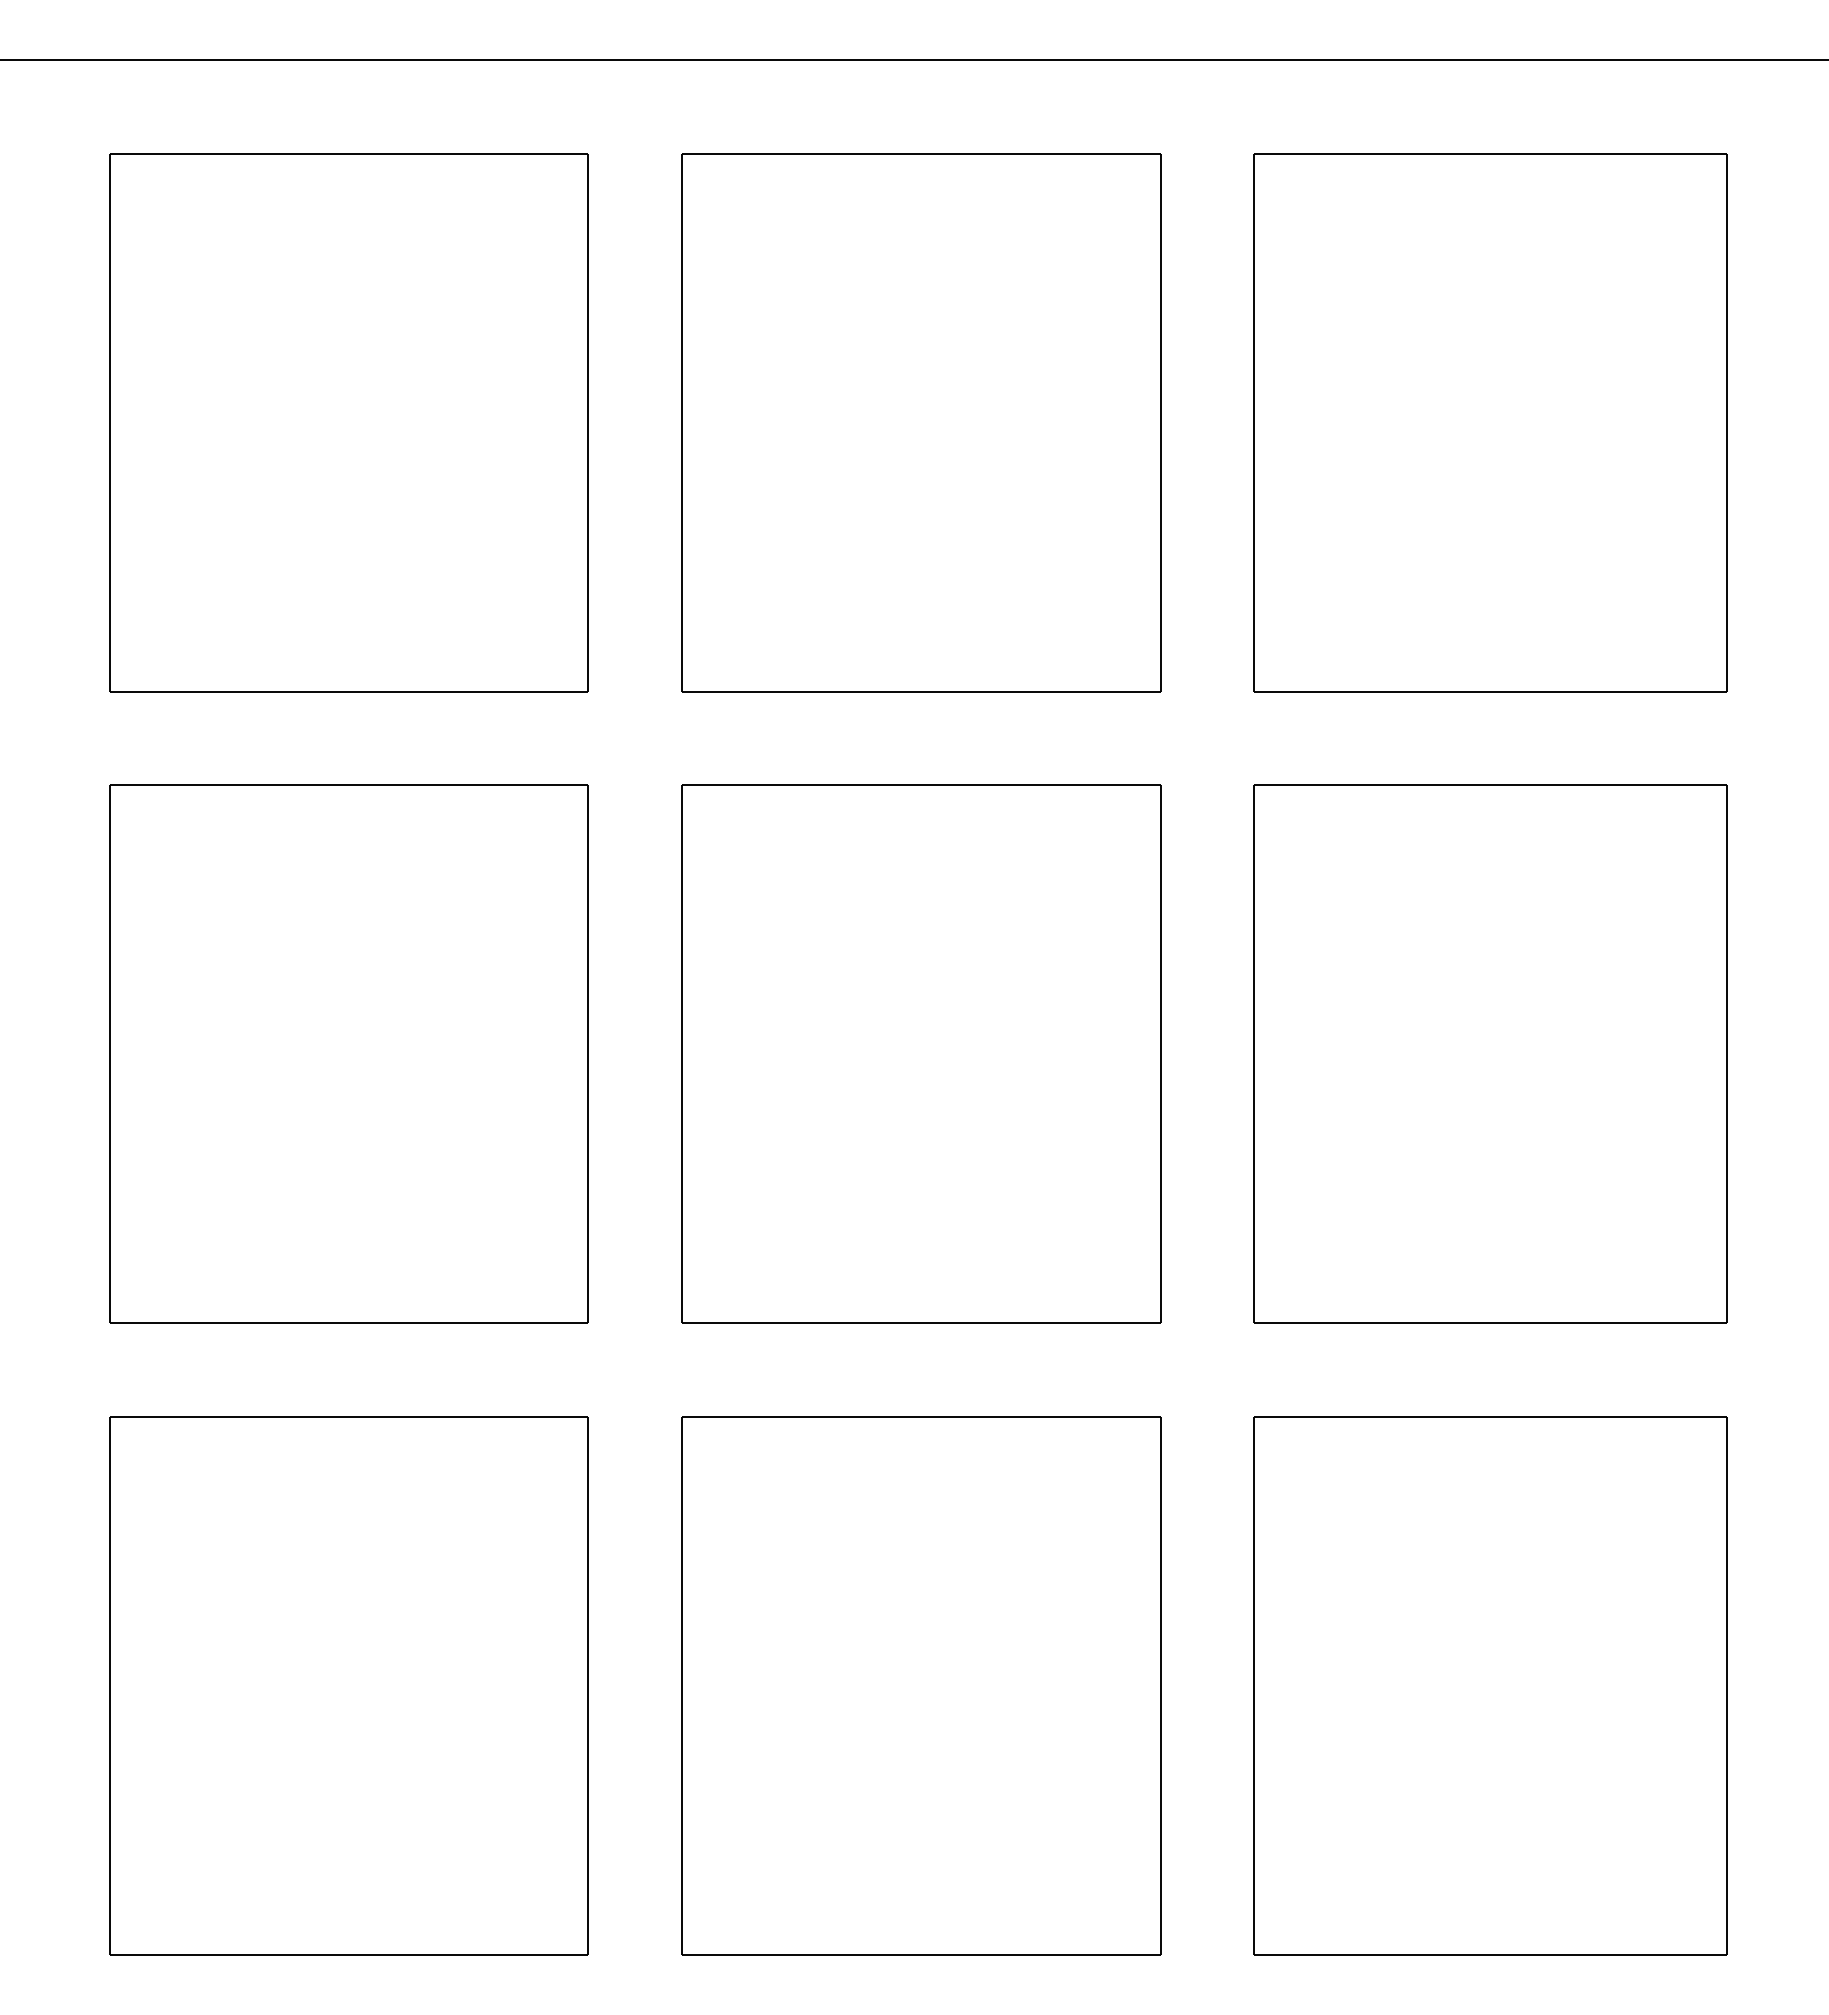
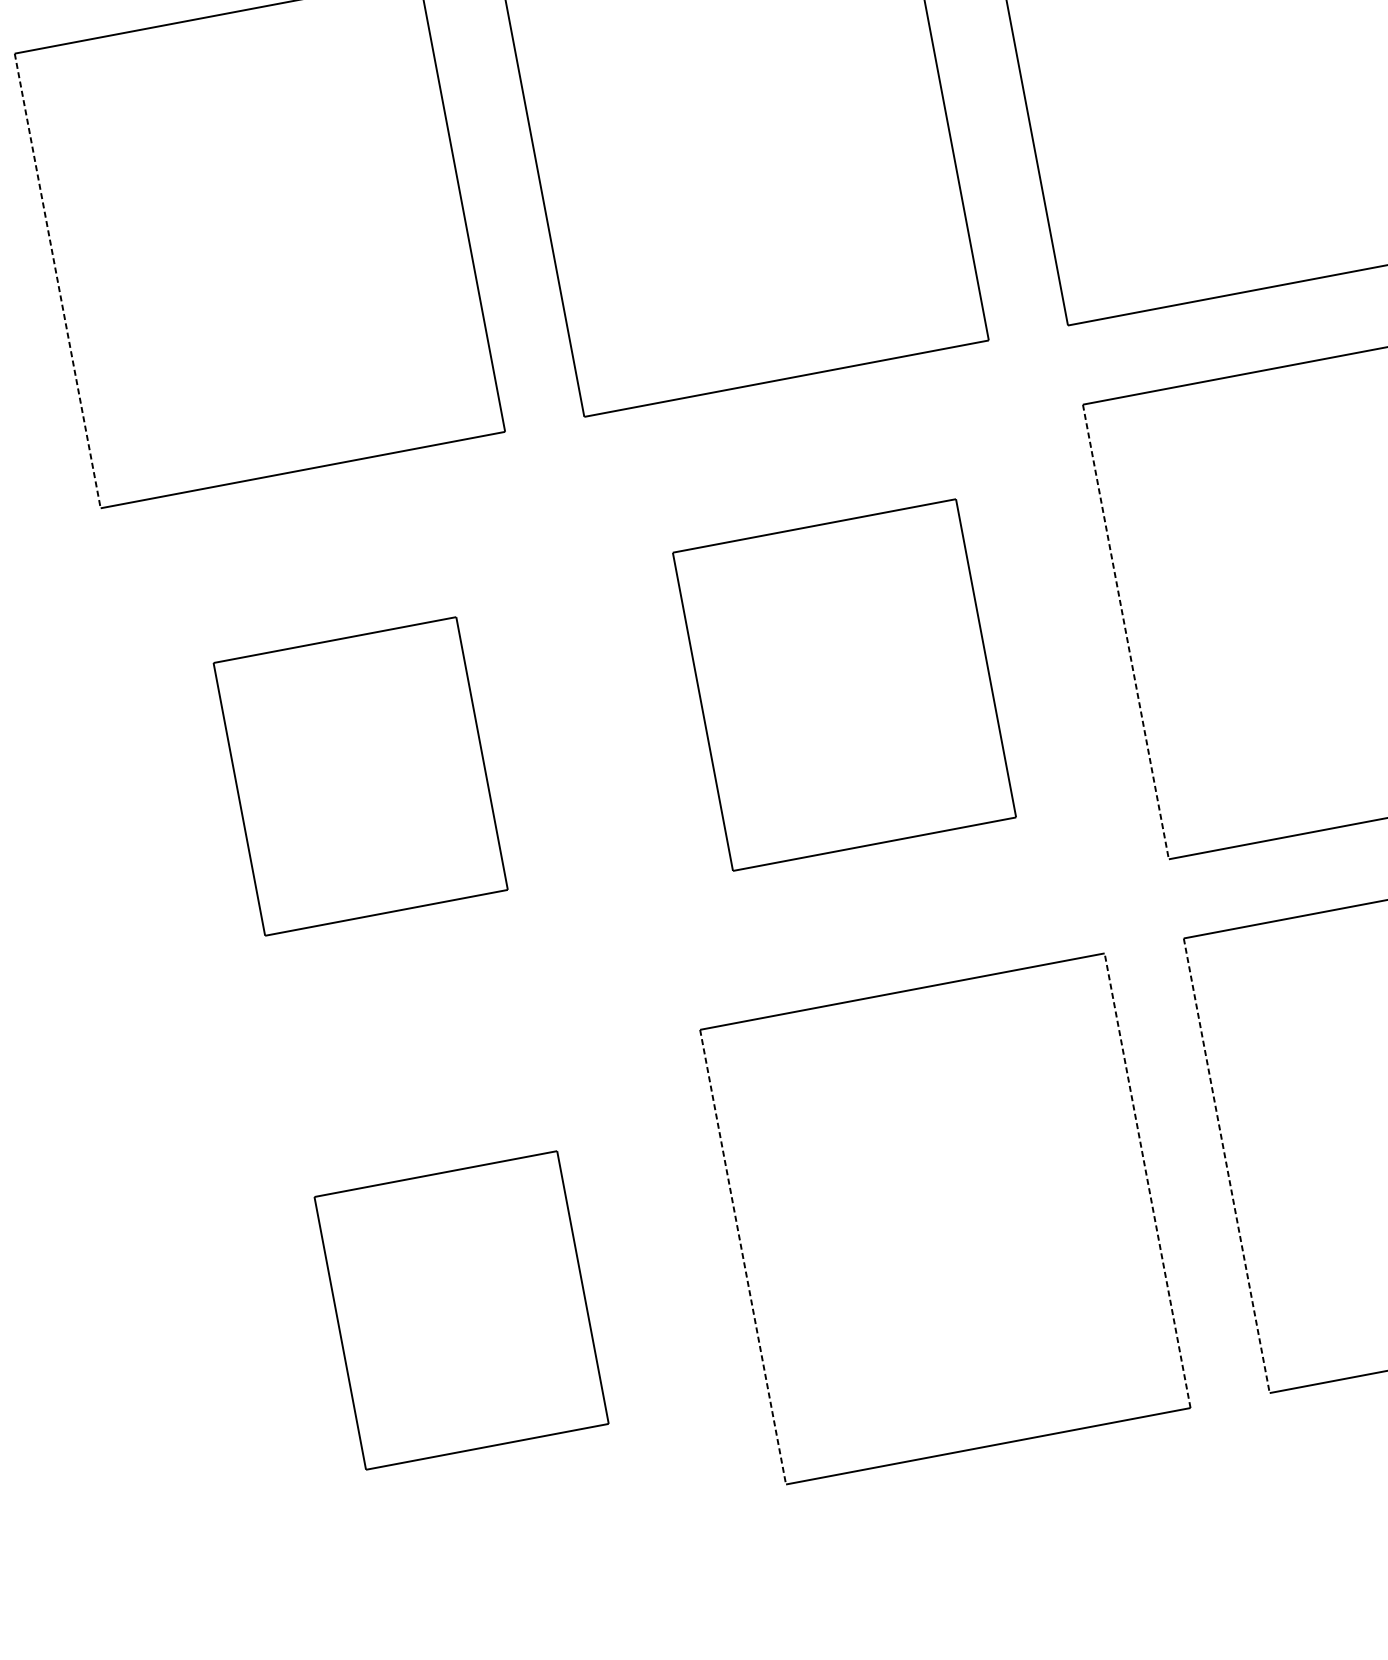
line: (110, 422) -> (58, 280), solid -> dashed
part: (348, 1053) -> (360, 775), size x0.6
part: (921, 1053) -> (844, 684), size x0.7
line: (1254, 1054) -> (1126, 632), solid -> dashed
part: (348, 1685) -> (461, 1310), size x0.6
line: (682, 1685) -> (743, 1256), solid -> dashed
line: (1160, 1685) -> (1147, 1180), solid -> dashed
line: (1254, 1685) -> (1226, 1165), solid -> dashed

